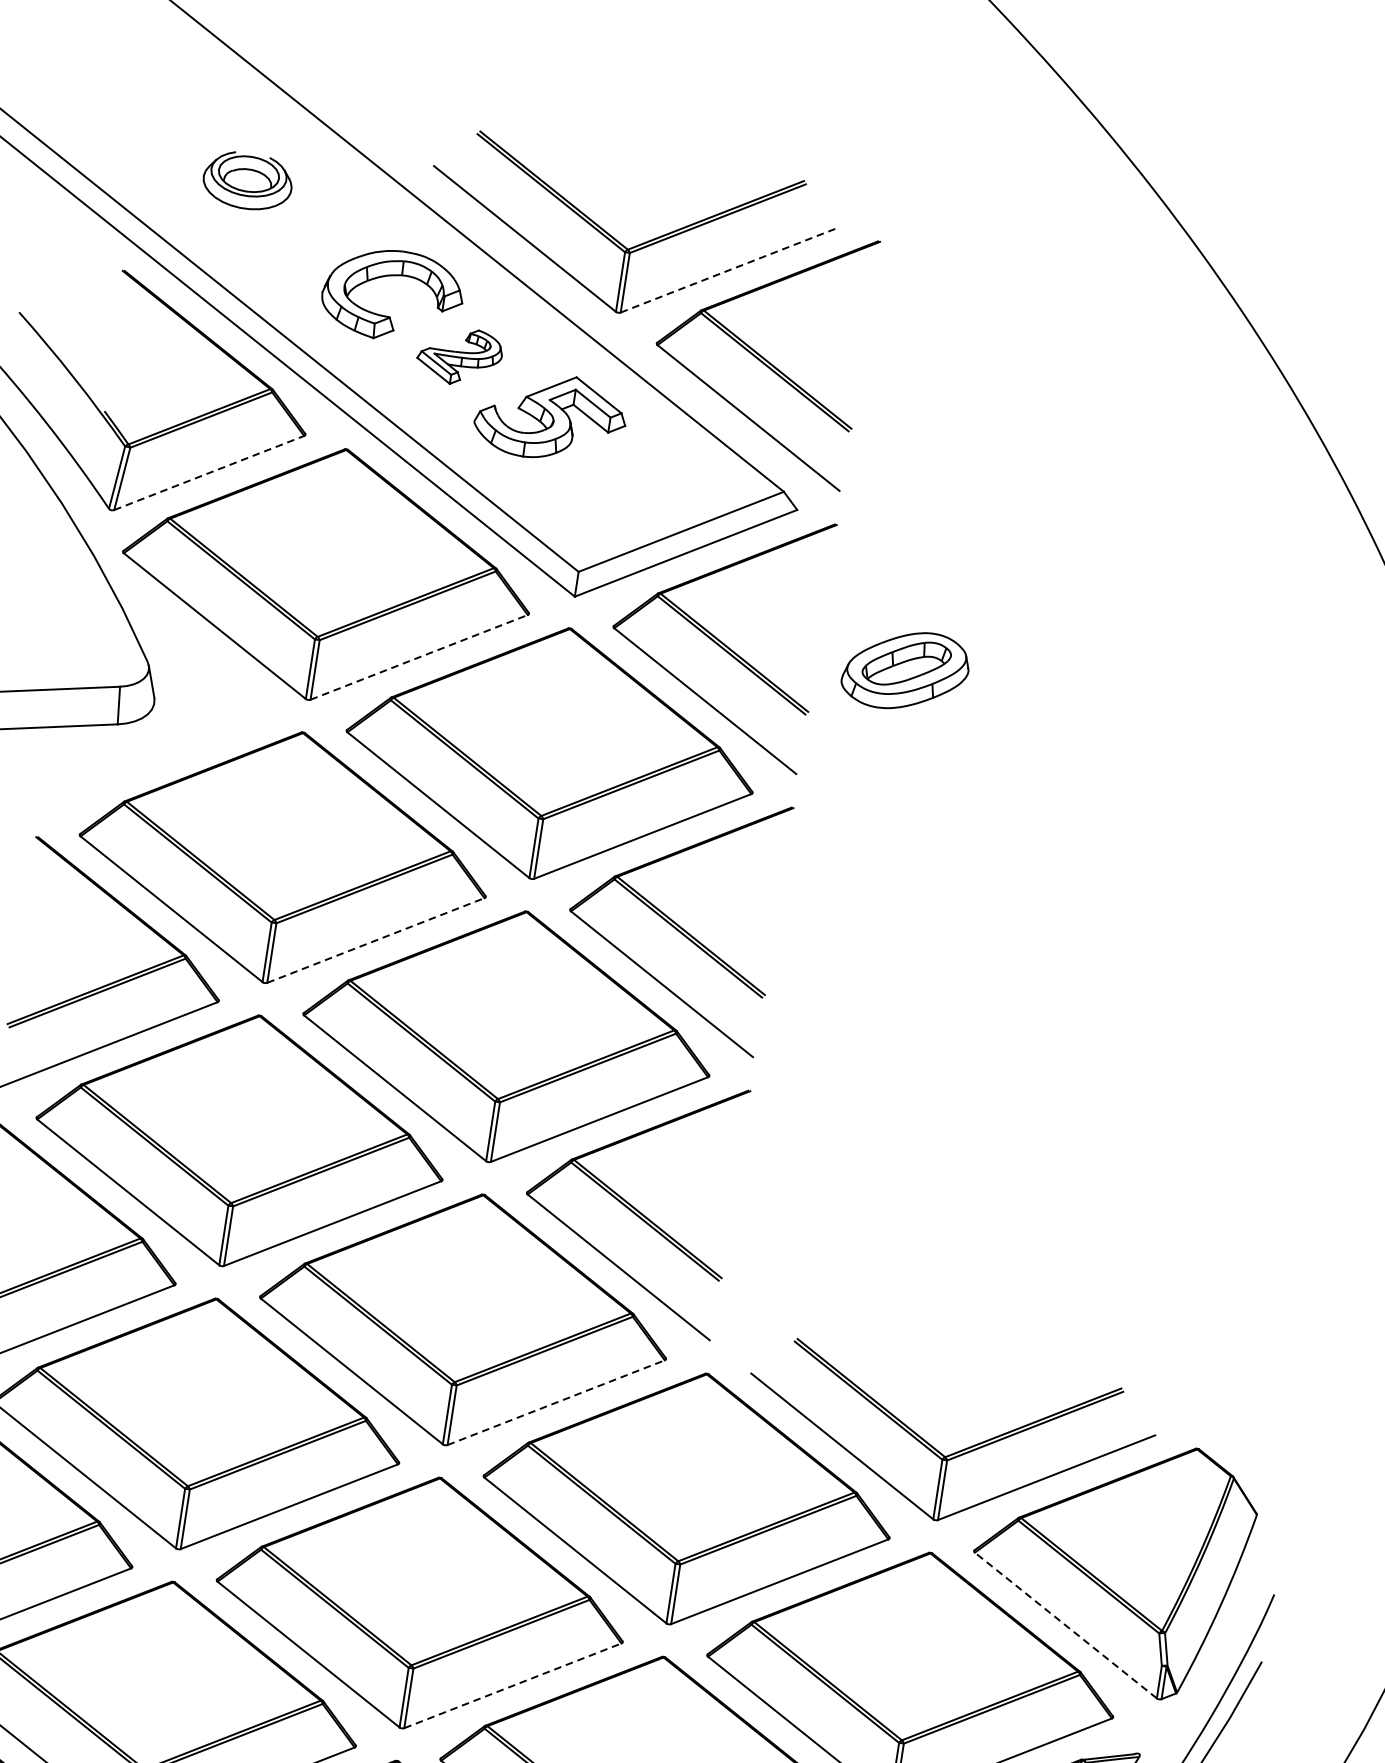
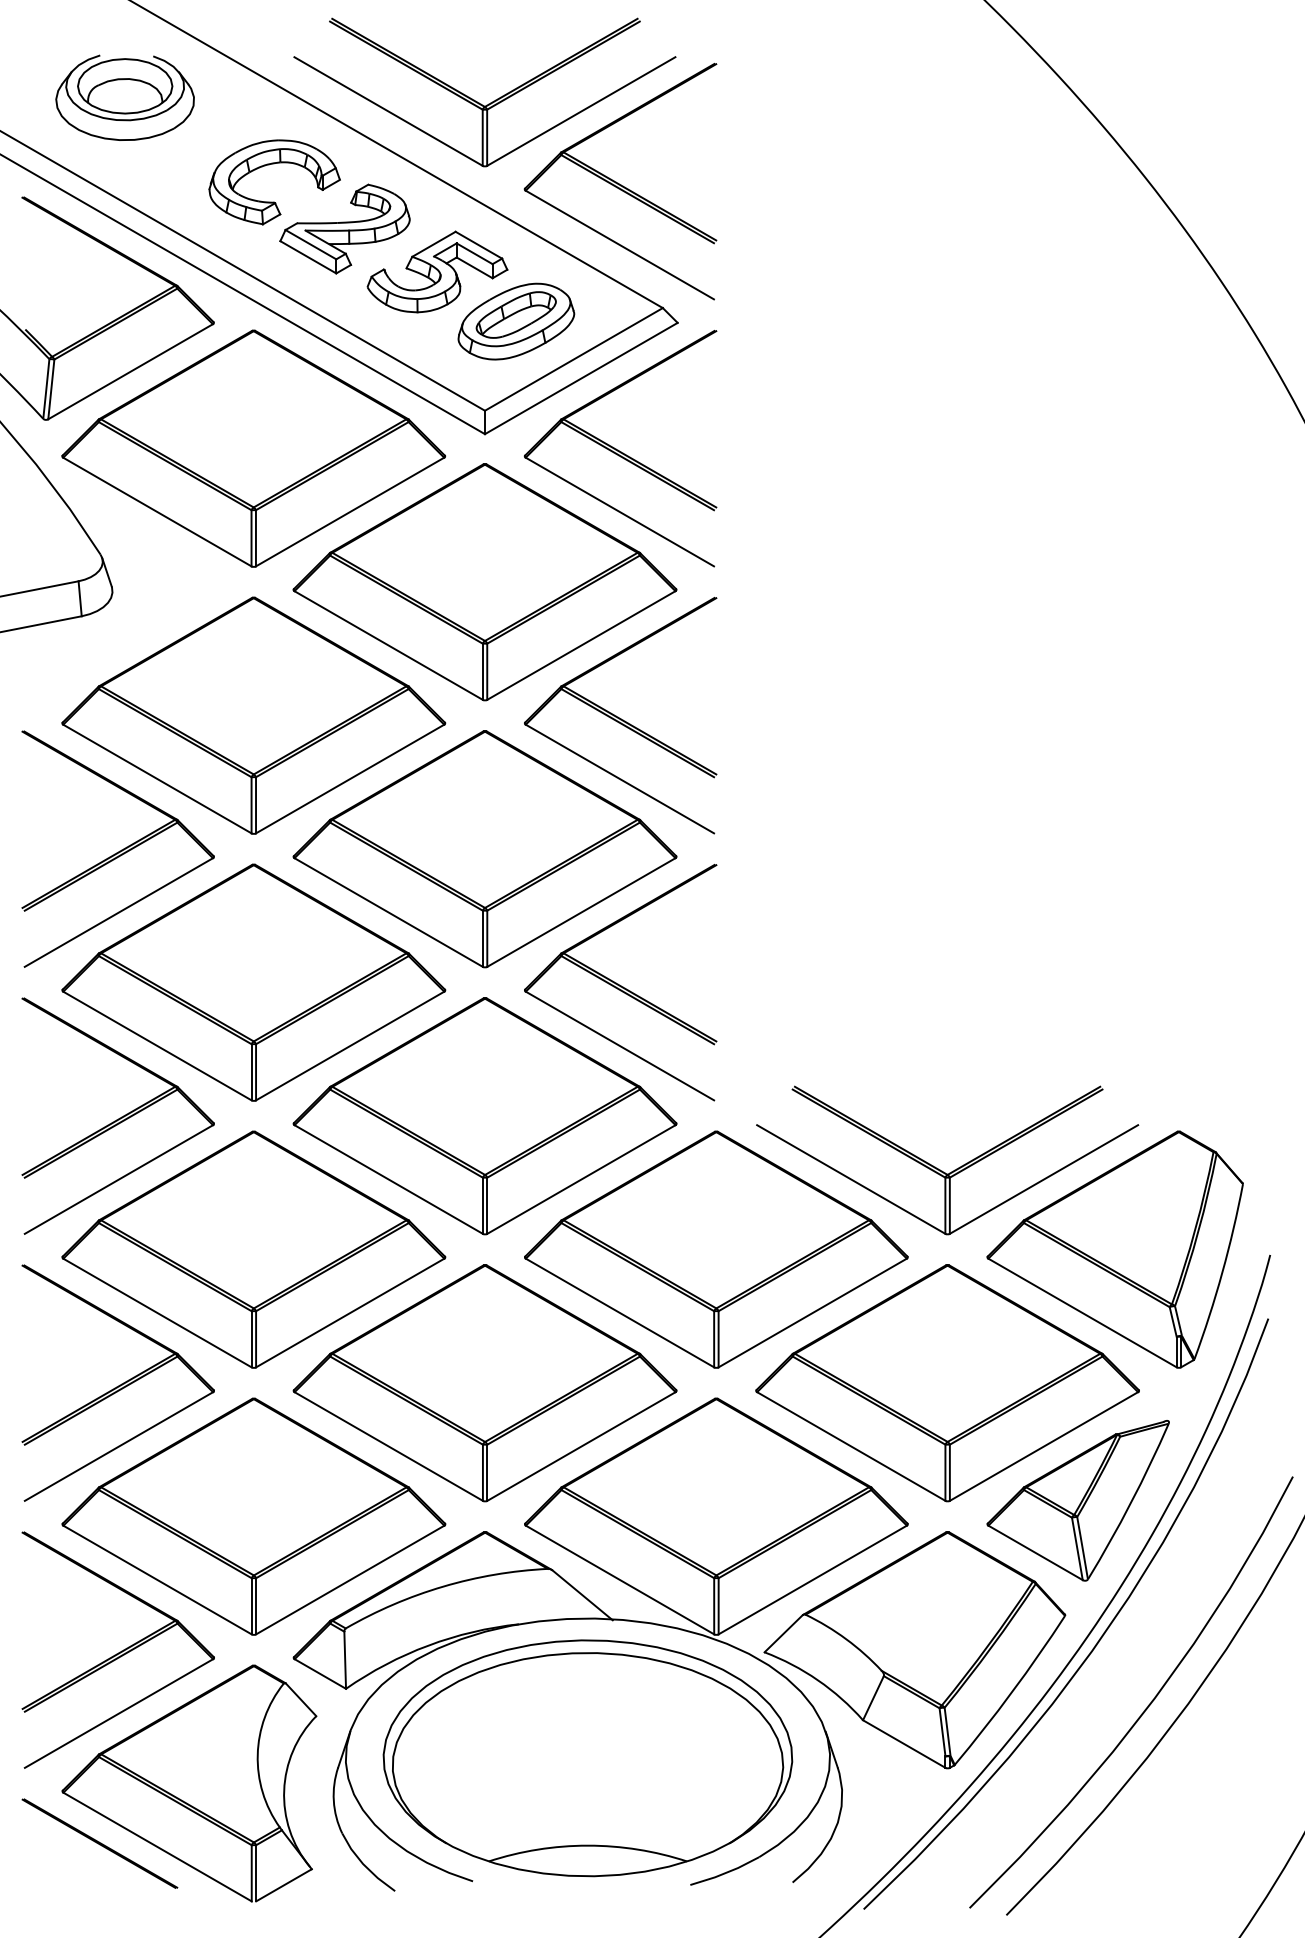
part: (247, 181) -> (124, 97), size x1.67
line: (729, 270) -> (581, 111), dashed -> solid
part: (459, 355) -> (344, 228), size x1.67
line: (210, 472) -> (131, 371), dashed -> solid
line: (419, 657) -> (350, 512), dashed -> solid
part: (905, 670) -> (516, 321), moved
line: (376, 941) -> (350, 779), dashed -> solid
line: (556, 1402) -> (581, 1179), dashed -> solid
line: (1065, 1626) -> (1082, 1313), dashed -> solid
line: (512, 1685) -> (581, 1446), dashed -> solid

